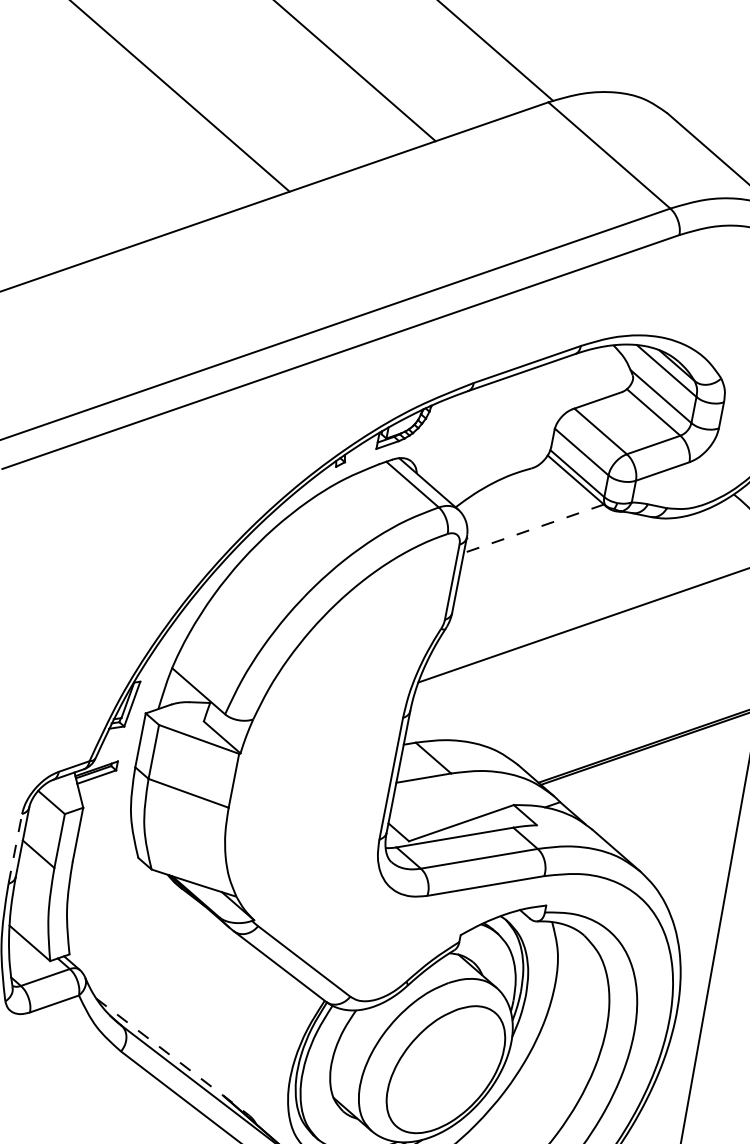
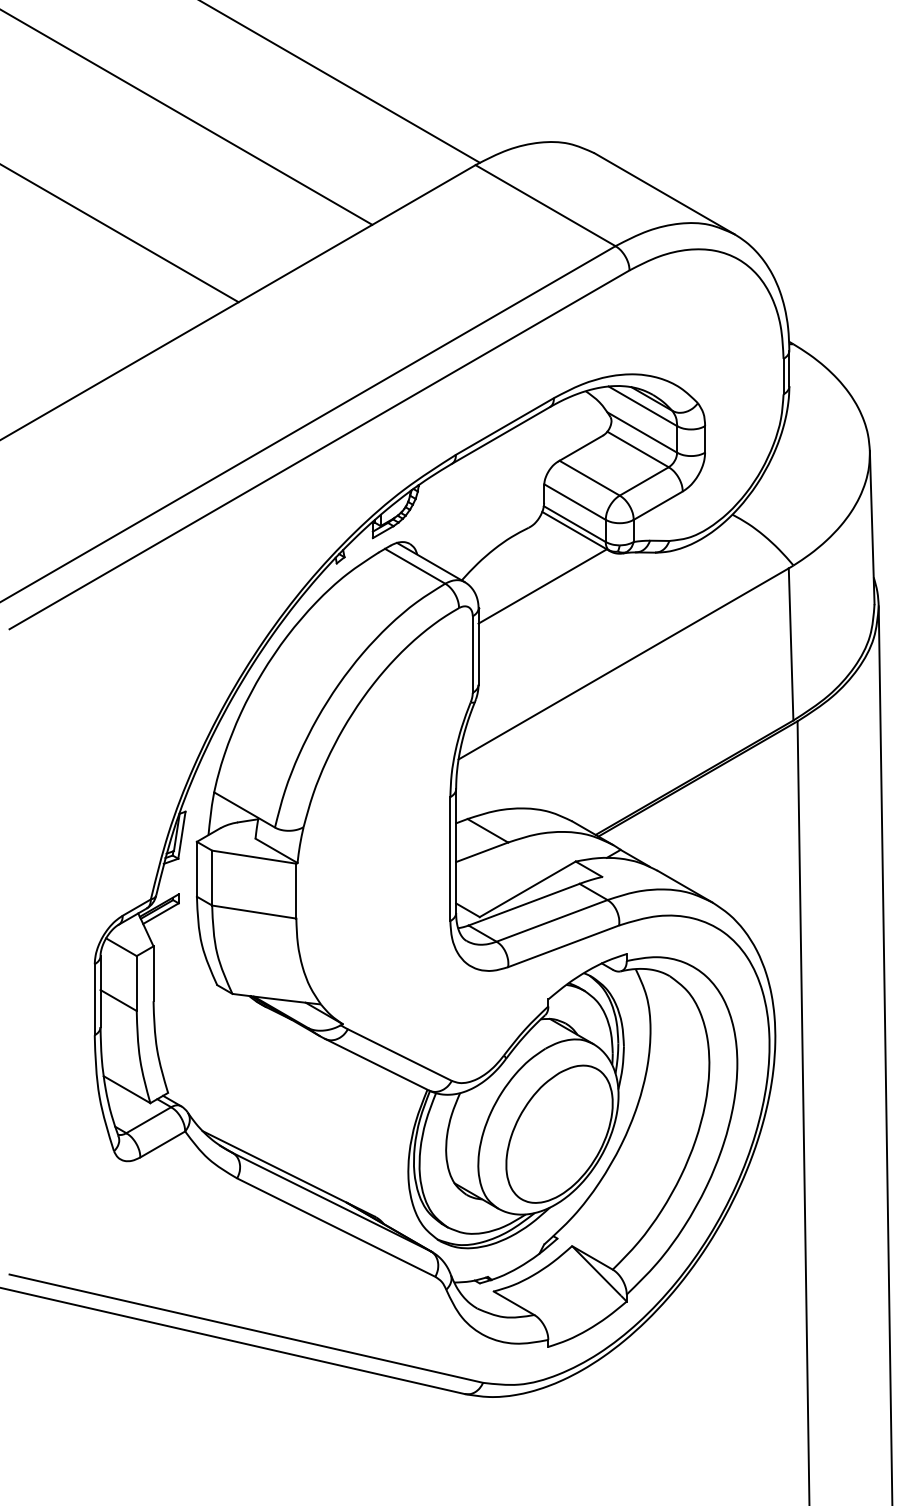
line: (533, 528) -> (542, 586), dashed -> solid
line: (15, 848) -> (94, 999), dashed -> solid
line: (173, 1057) -> (289, 1174), dashed -> solid

